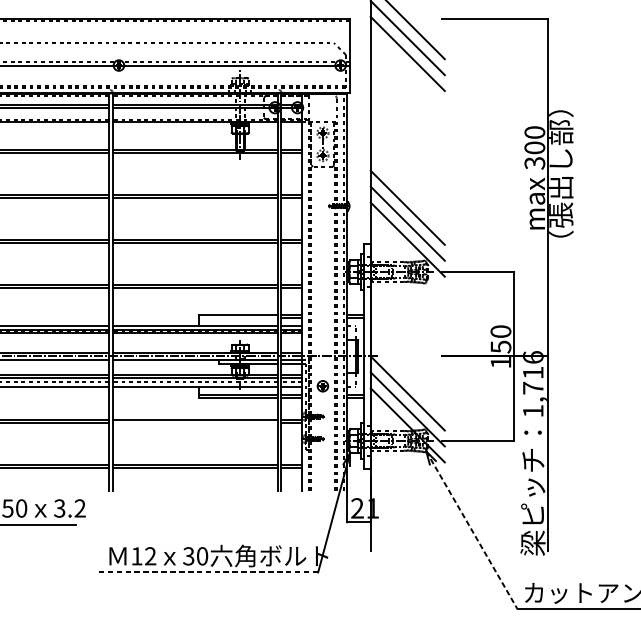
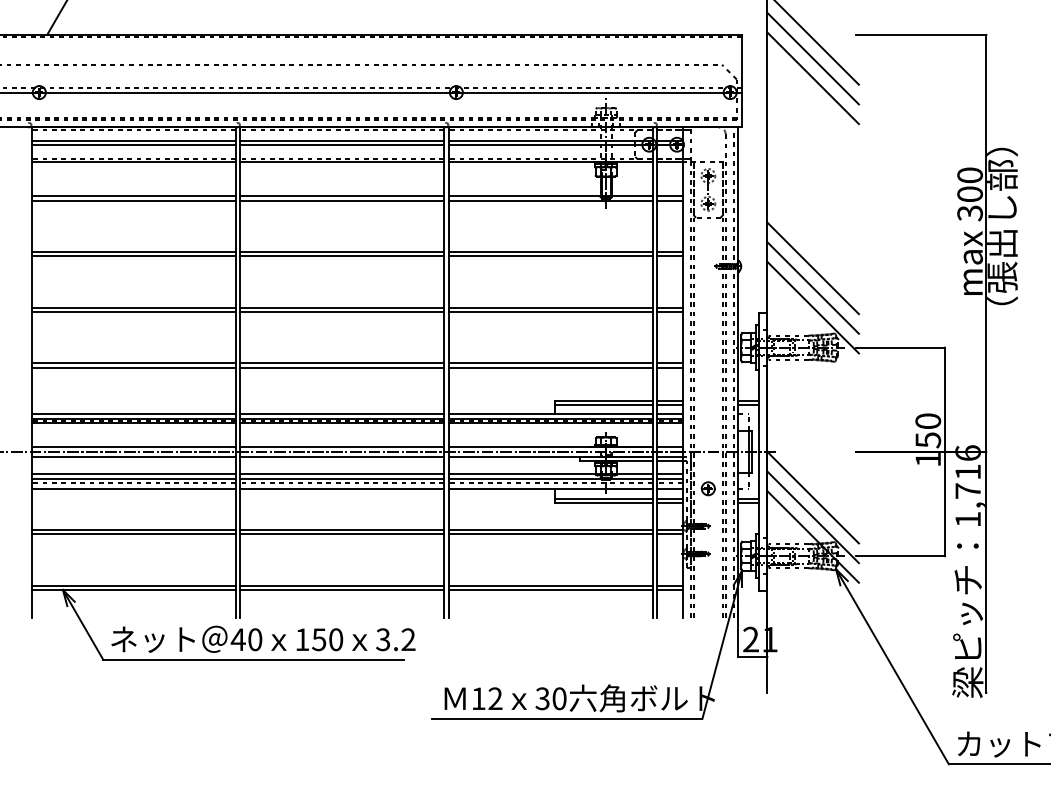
line: (238, 318) -> (603, 404), added
line: (195, 423) -> (550, 534), added
line: (472, 530) -> (892, 666), dashed -> solid
line: (208, 572) -> (566, 718), dashed -> solid

